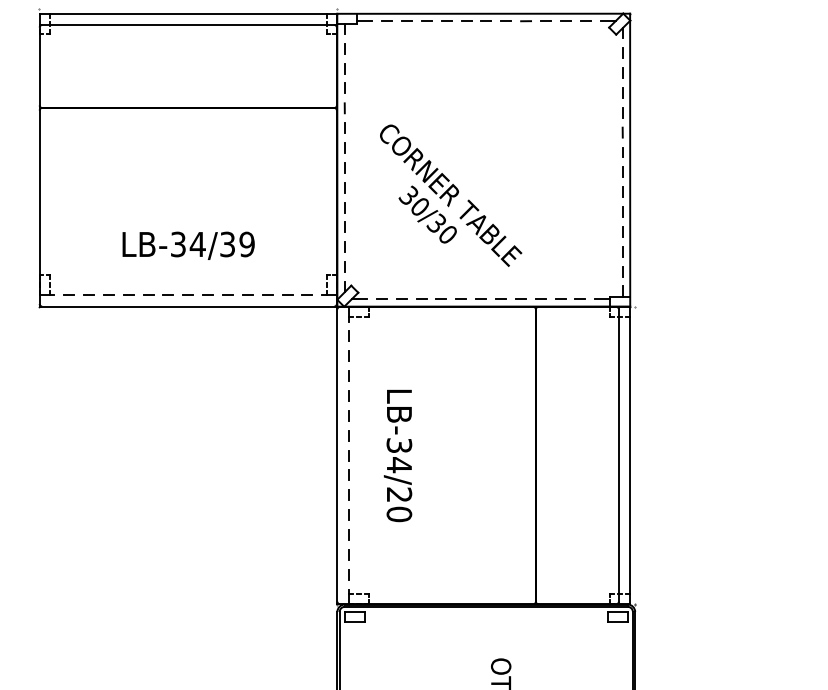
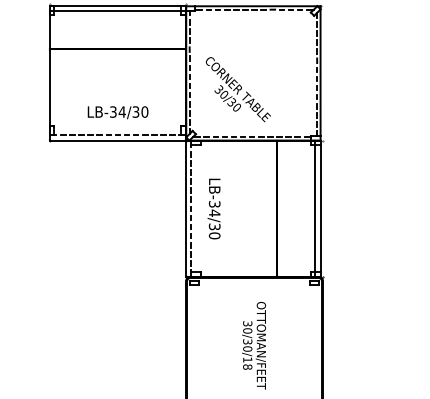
text: (246, 243) -> (144, 111), LB-34/39 -> LB-34/30
text: (396, 494) -> (213, 226), LB-34/20 -> LB-34/30

